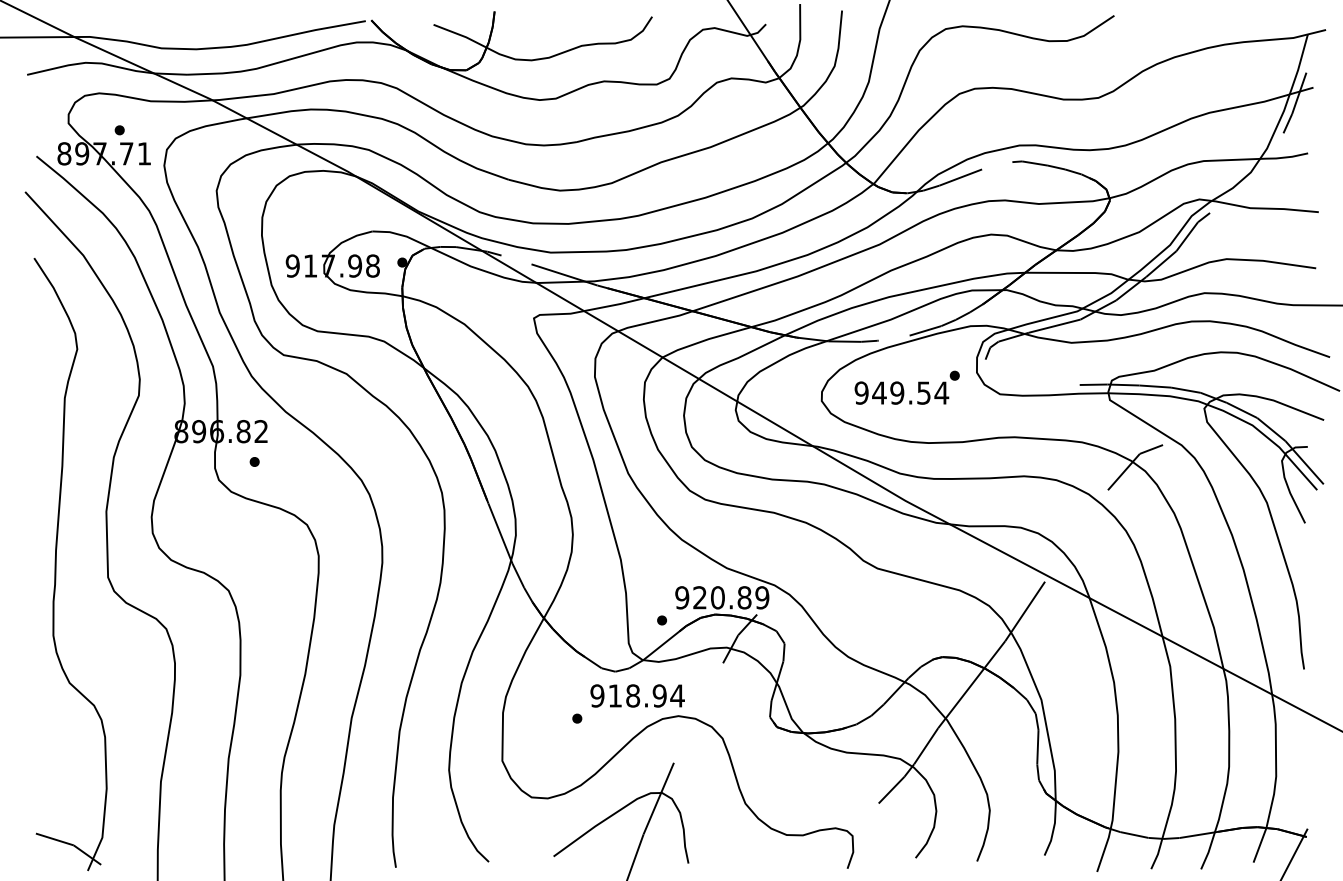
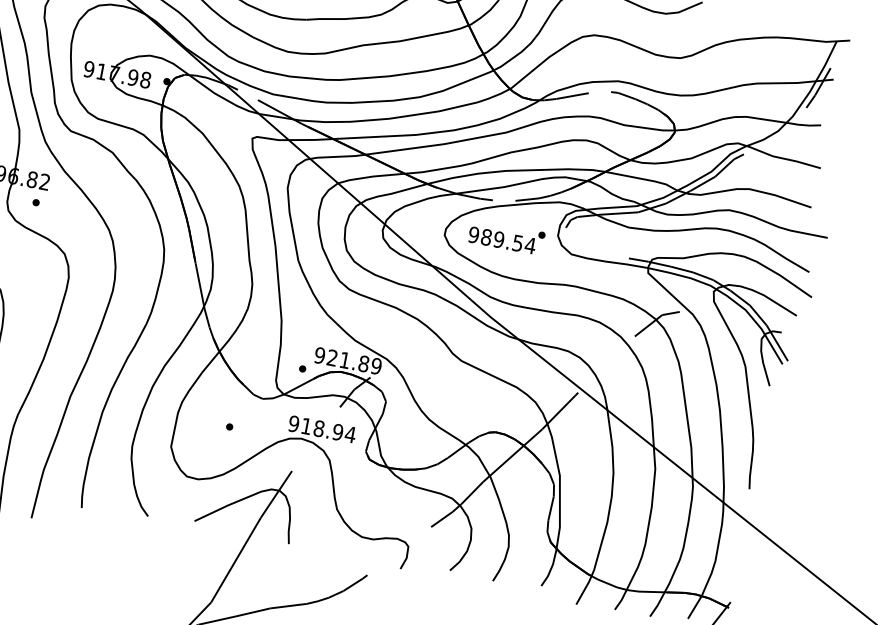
text: (879, 392) -> (486, 236), 949.54 -> 989.54
text: (717, 597) -> (344, 360), 920.89 -> 921.89
text: (637, 695) -> (322, 429), moved

